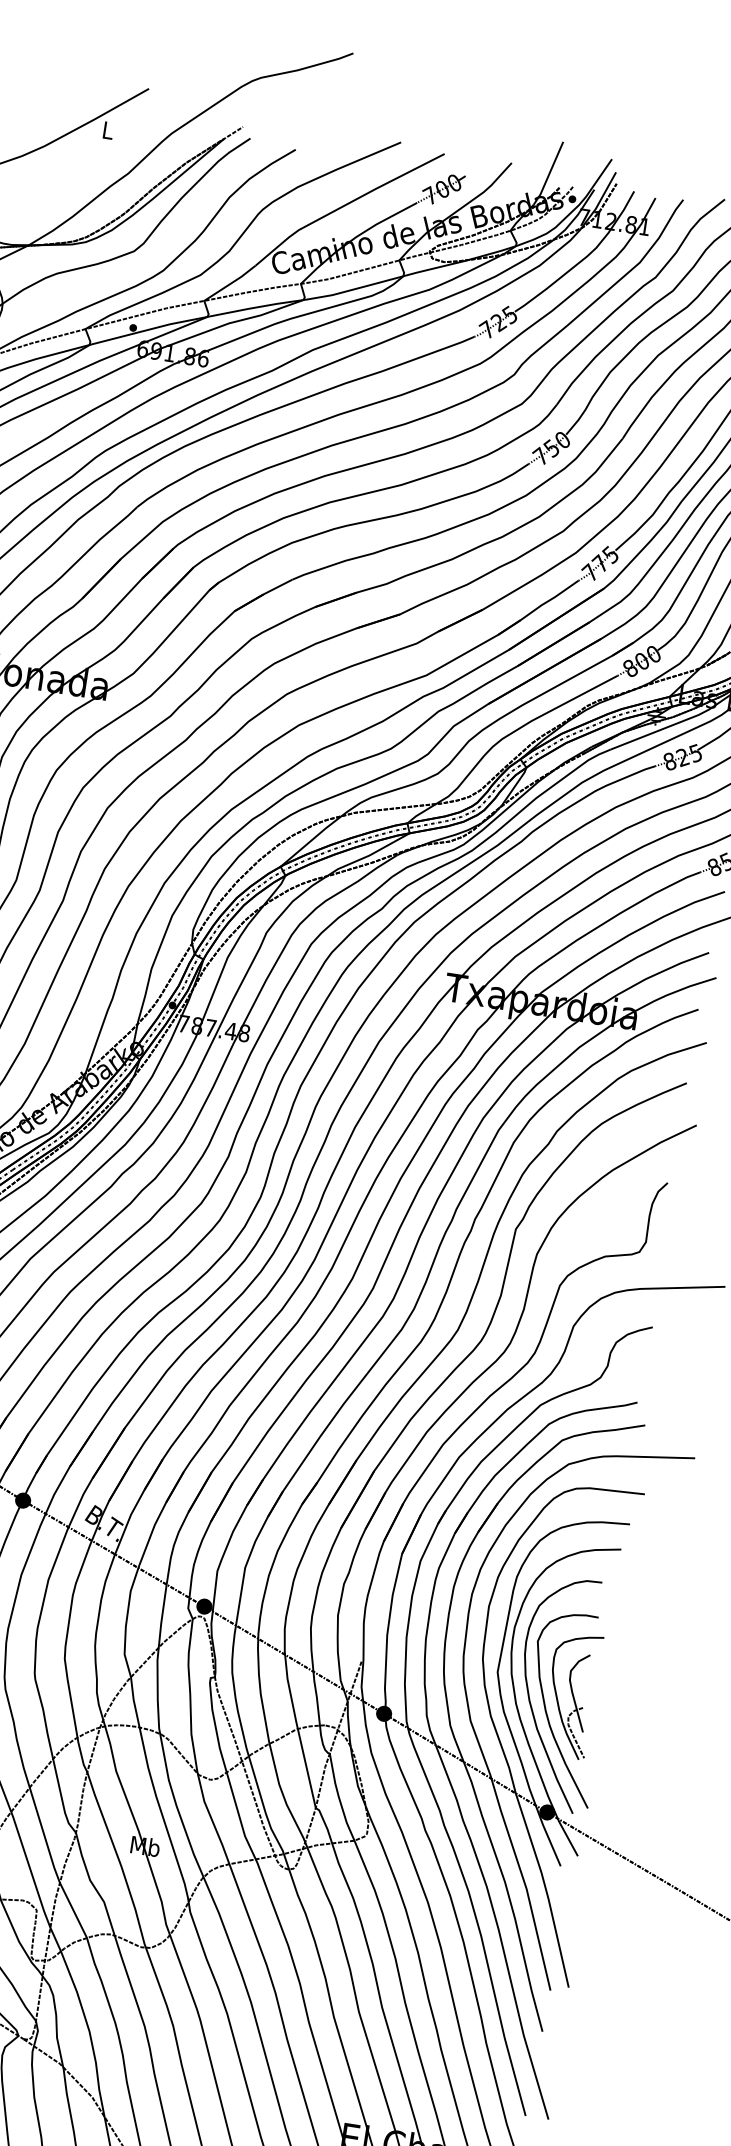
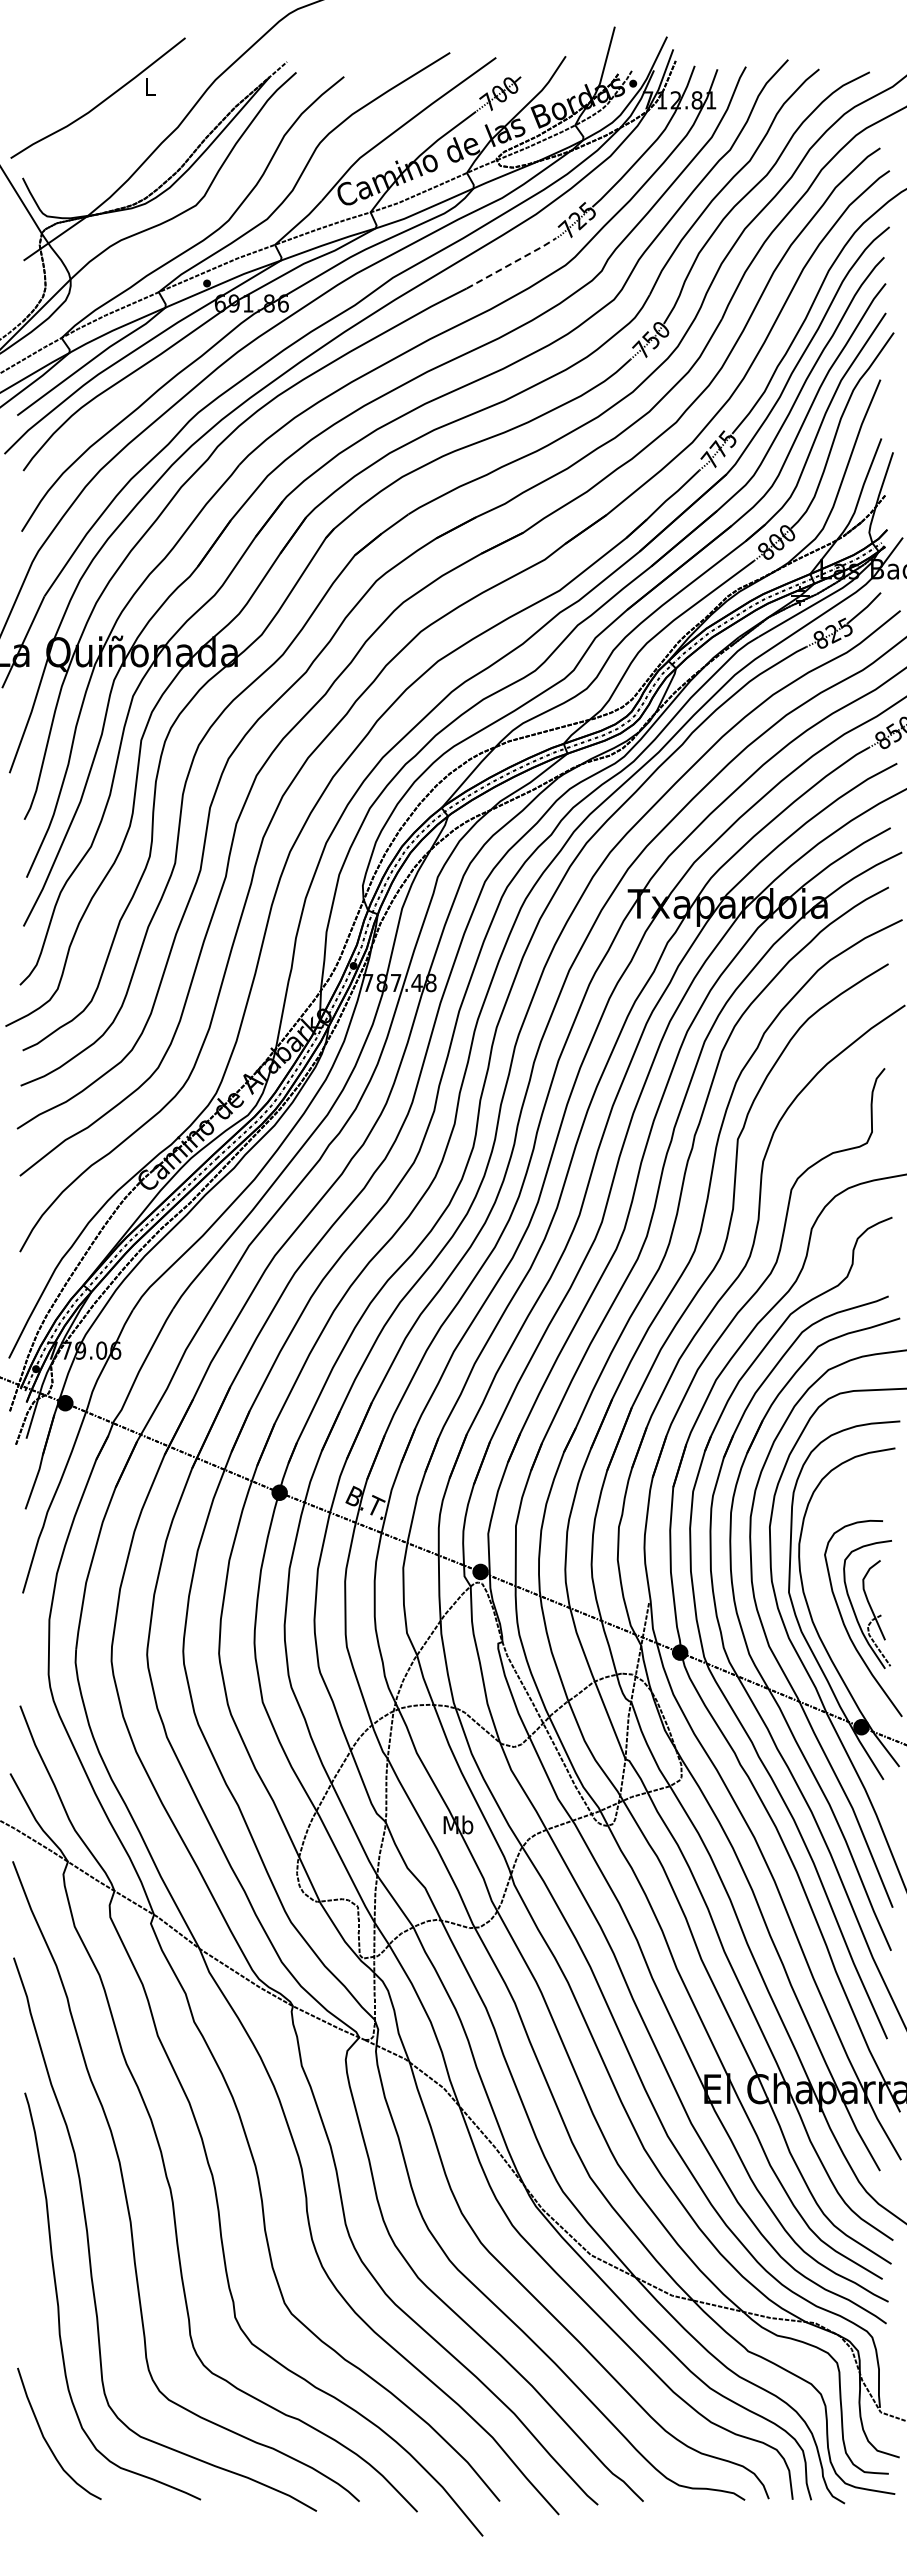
line: (428, 353) -> (511, 263), solid -> dashed
curve: (529, 1695) -> (825, 1611), removed

